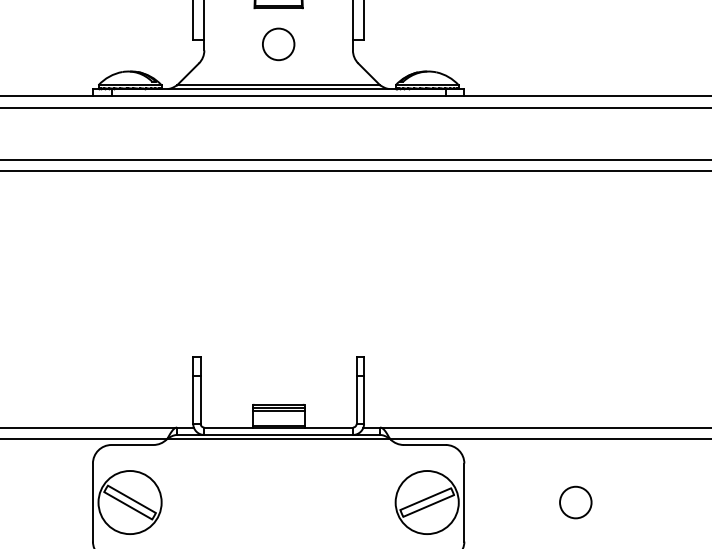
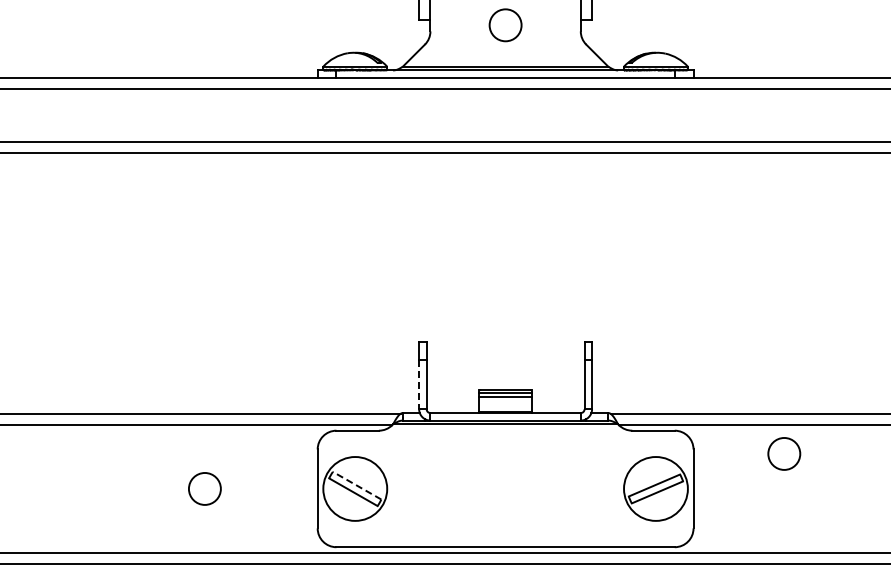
line: (193, 400) -> (419, 385), solid -> dashed
line: (132, 499) -> (357, 485), solid -> dashed
circle: (575, 502) -> (784, 453), moved

